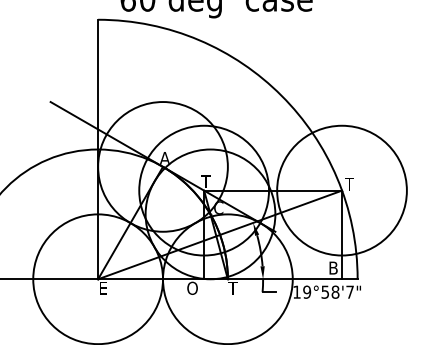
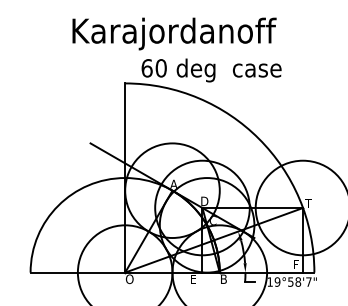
text: (206, 181) -> (204, 201), T -> D
text: (333, 268) -> (296, 264), B -> F
text: (232, 287) -> (223, 278), T -> B
text: (104, 288) -> (129, 279), E -> O
text: (191, 288) -> (193, 279), O -> E

